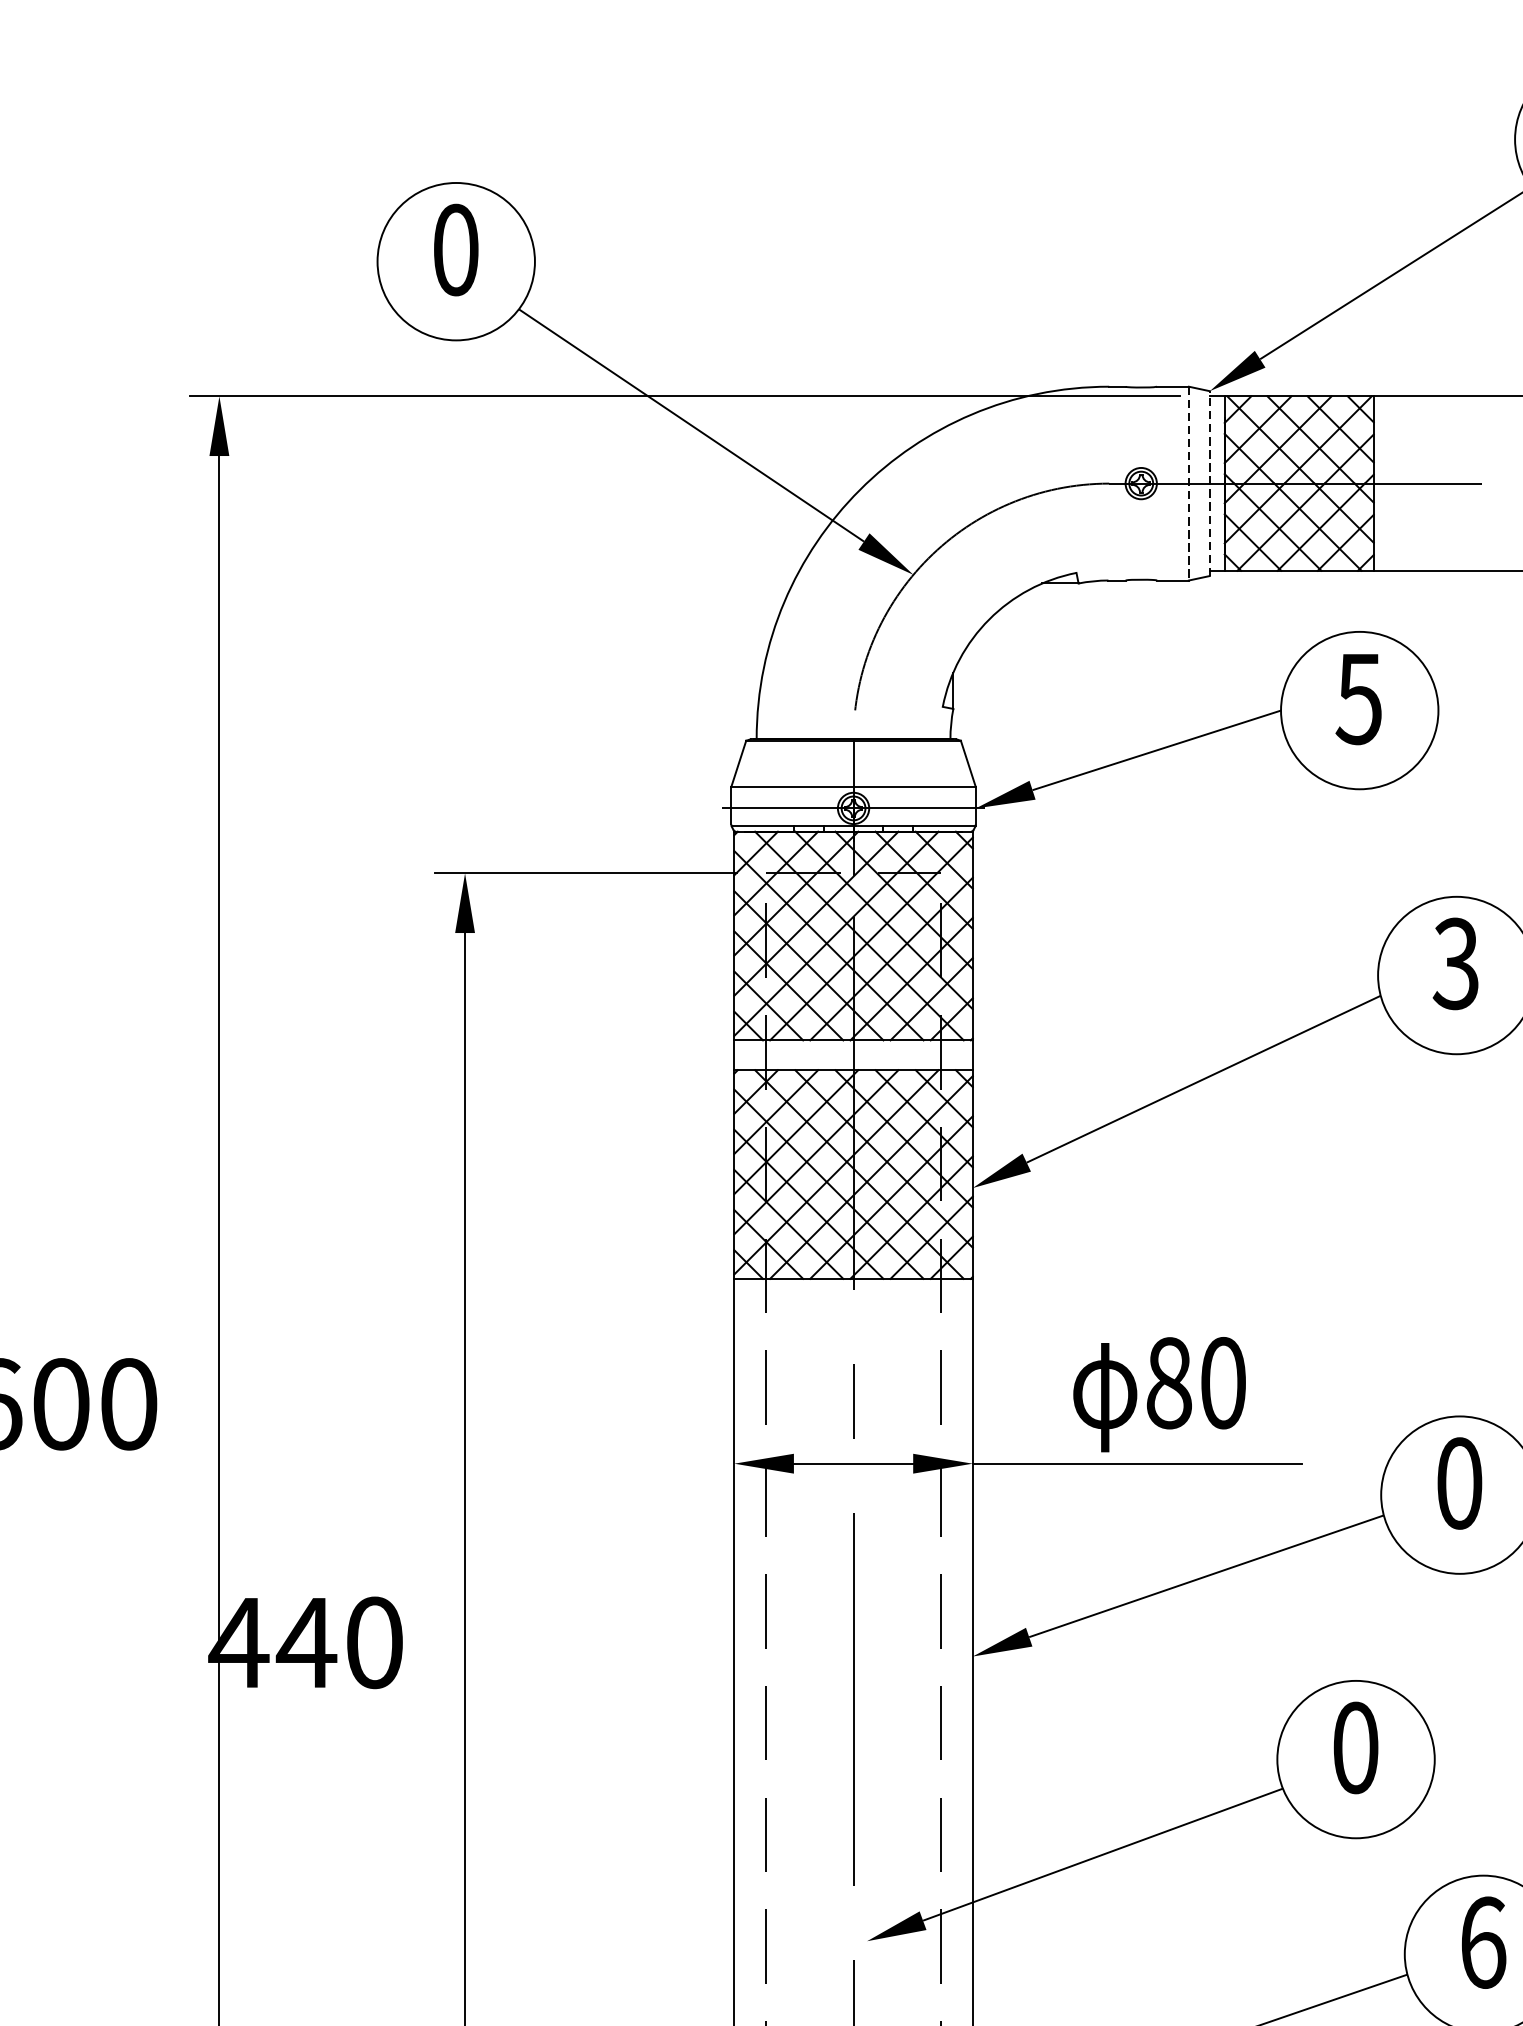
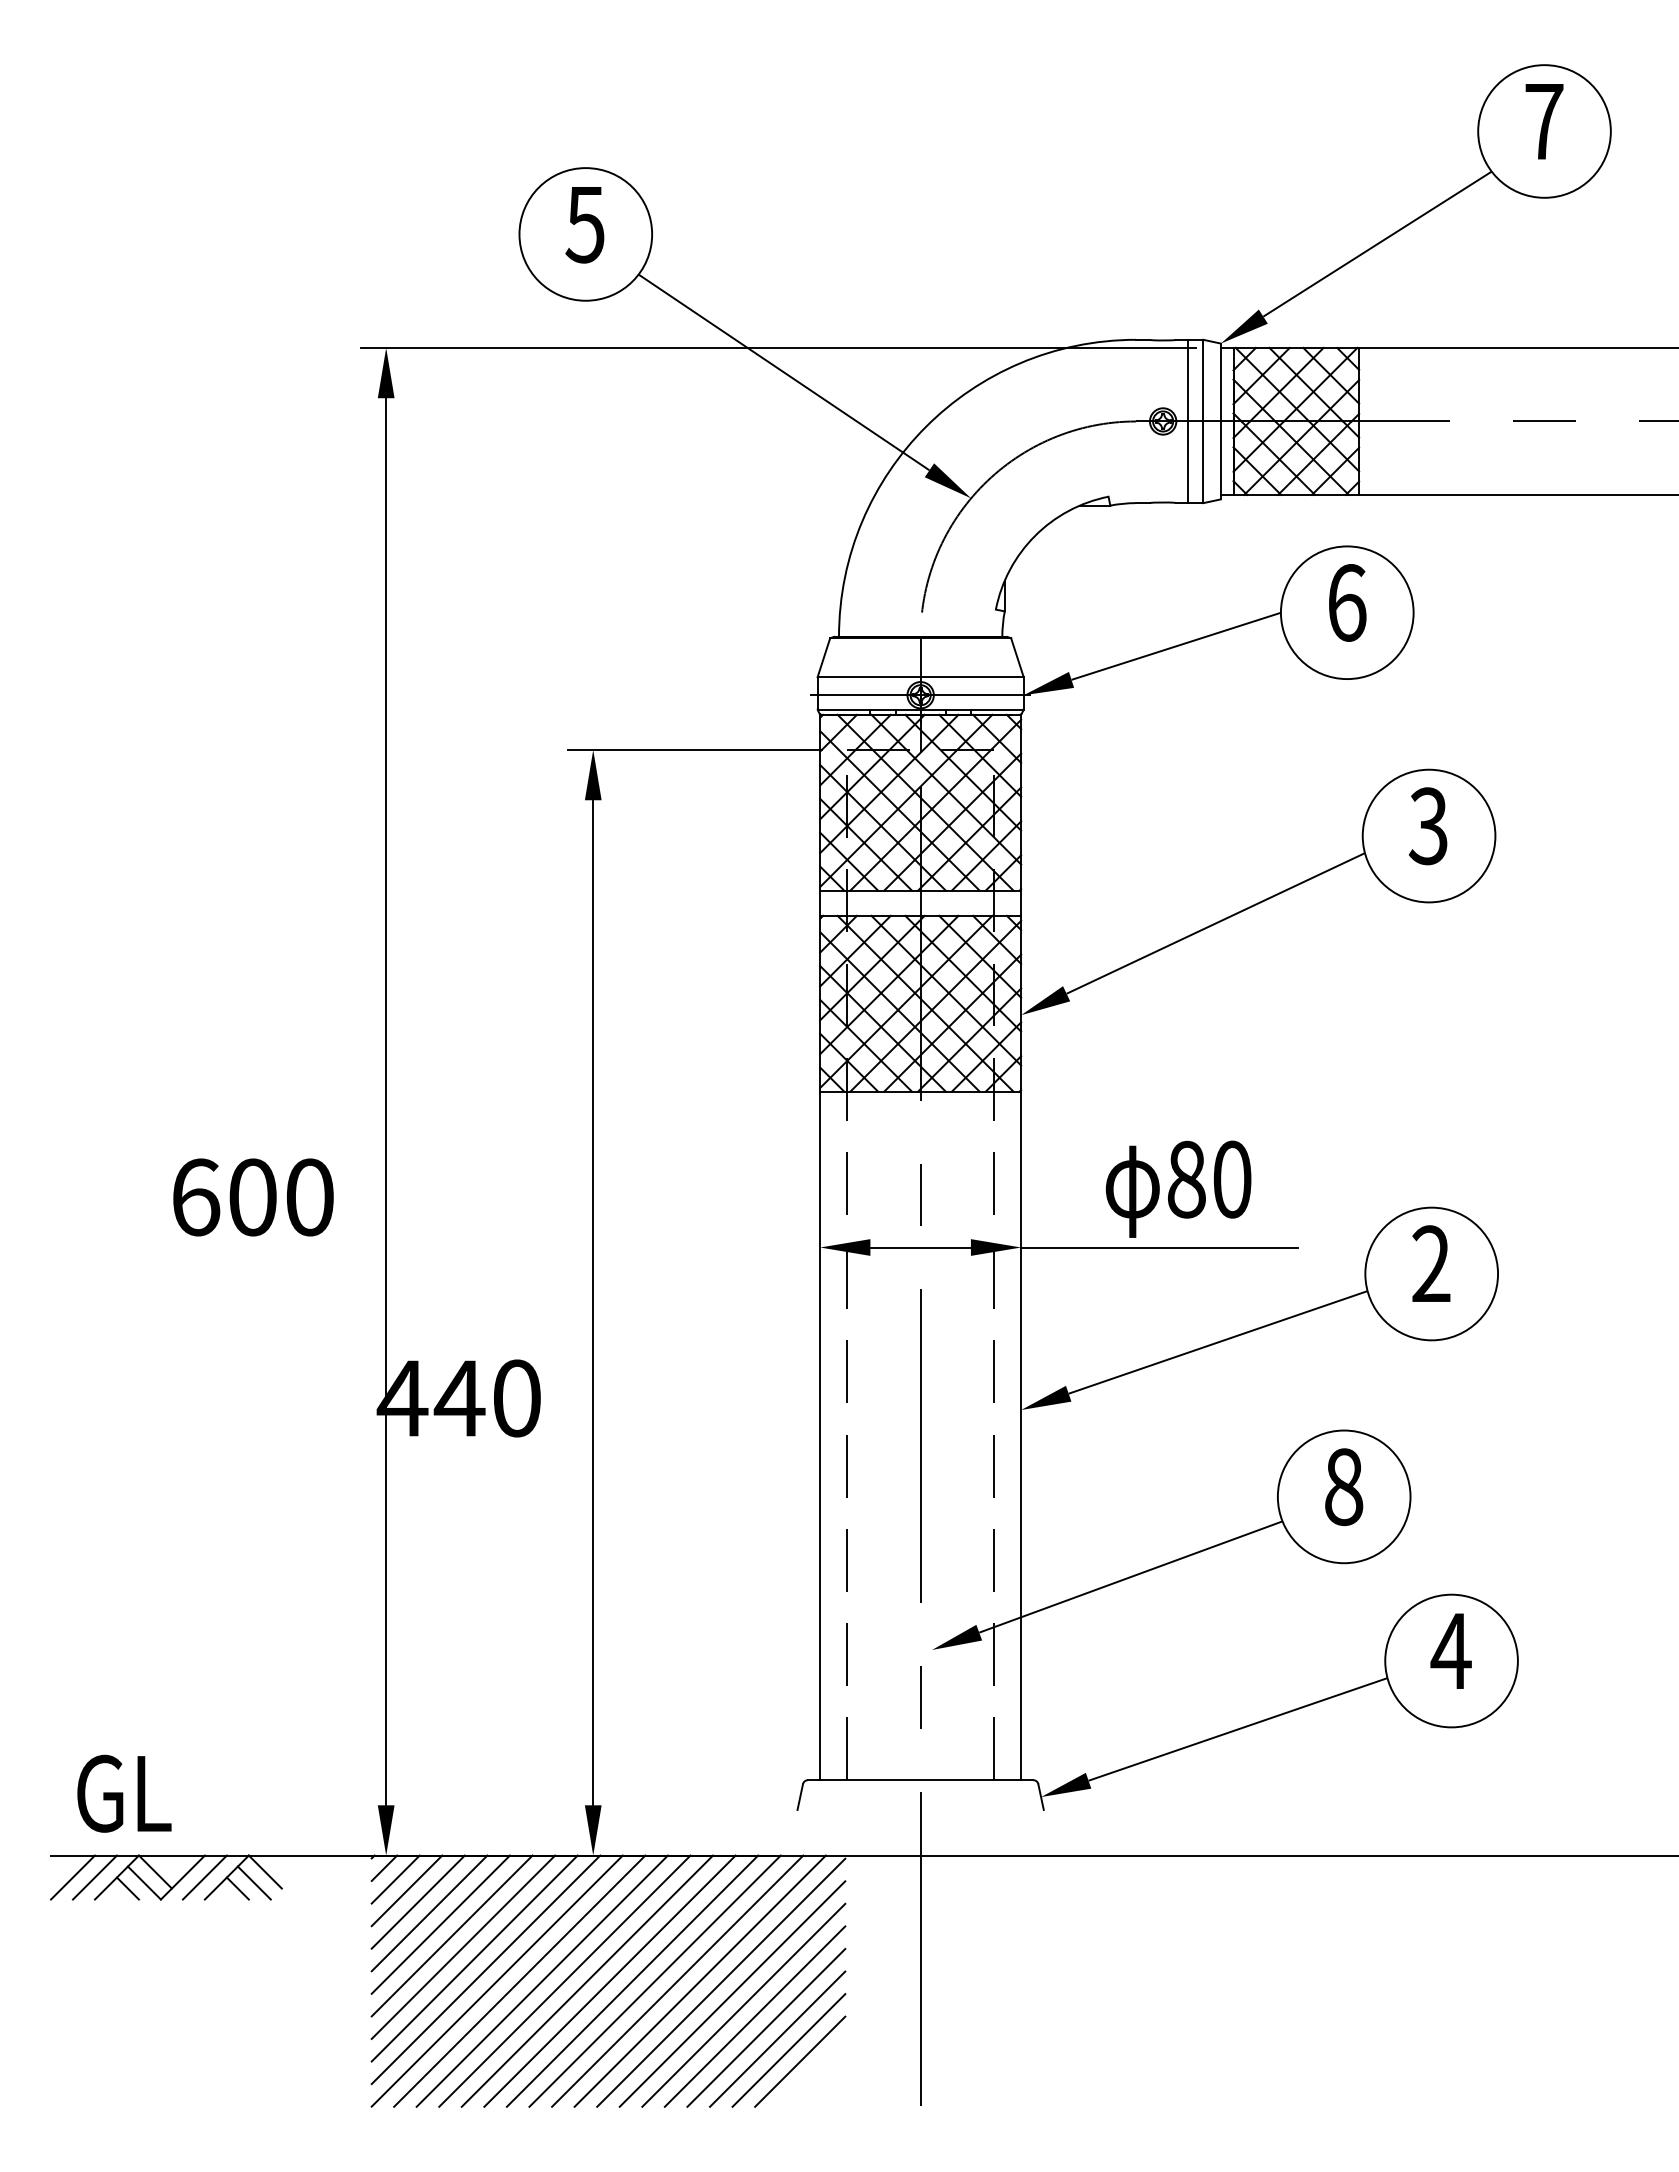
text: (454, 249) -> (584, 224), 0 -> 5
line: (1171, 483) -> (1188, 421), added
line: (1189, 483) -> (1203, 421), dashed -> solid
line: (1209, 483) -> (1220, 421), dashed -> solid
text: (1358, 698) -> (1346, 602), 5 -> 6
text: (1459, 1483) -> (1431, 1264), 0 -> 2
text: (1356, 1747) -> (1344, 1486), 0 -> 8
text: (1482, 1943) -> (1450, 1651), 6 -> 4

